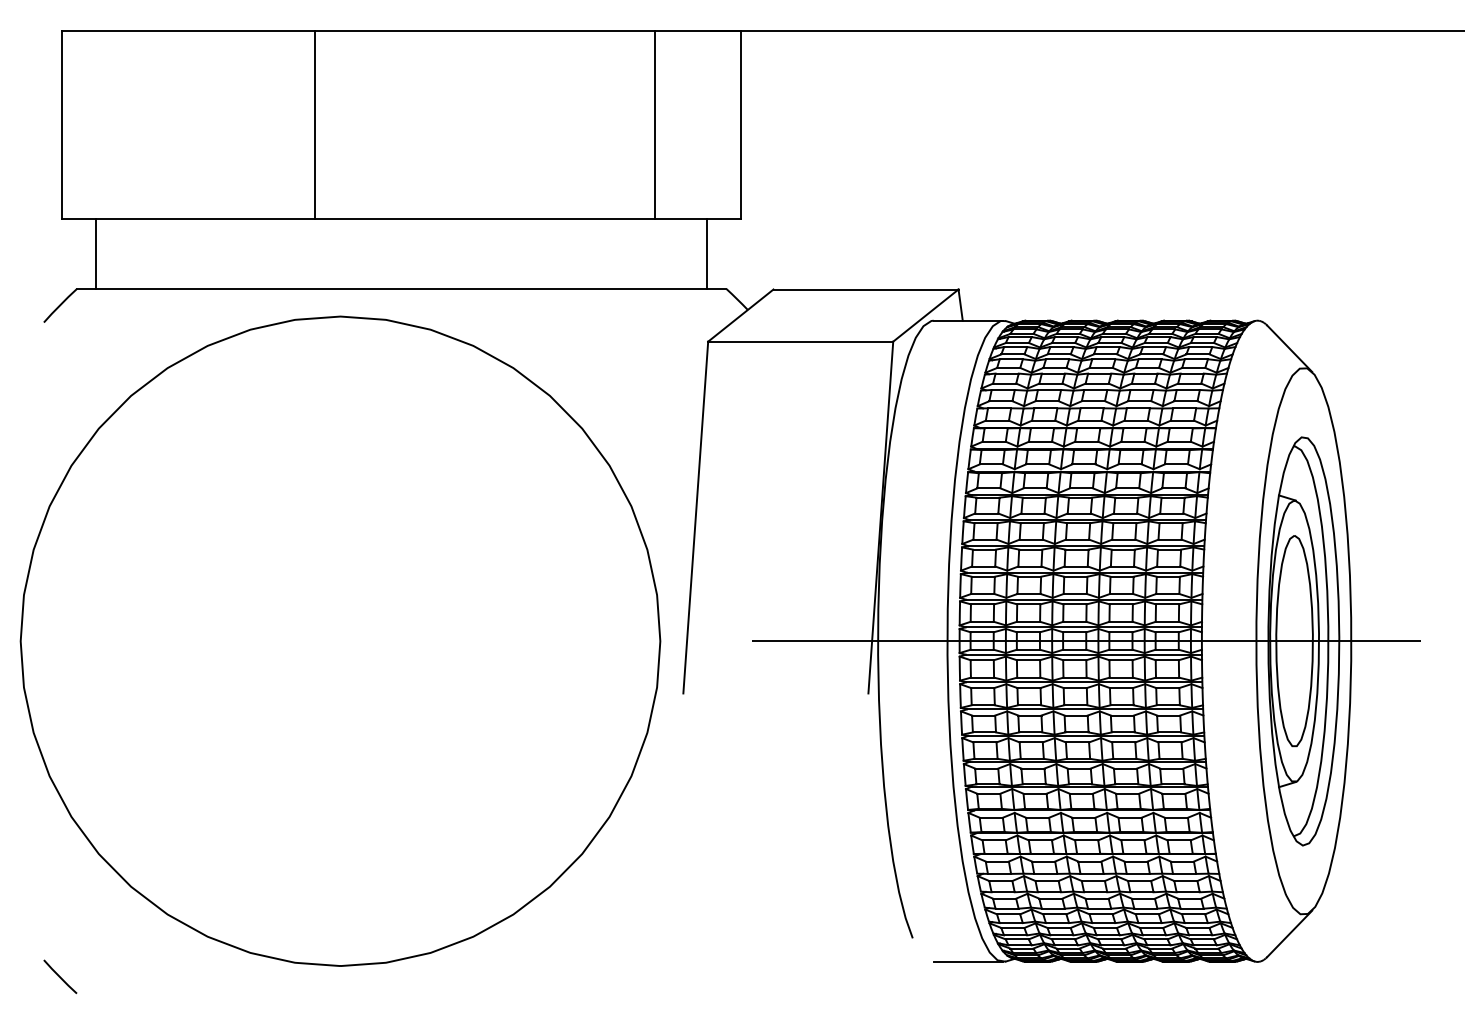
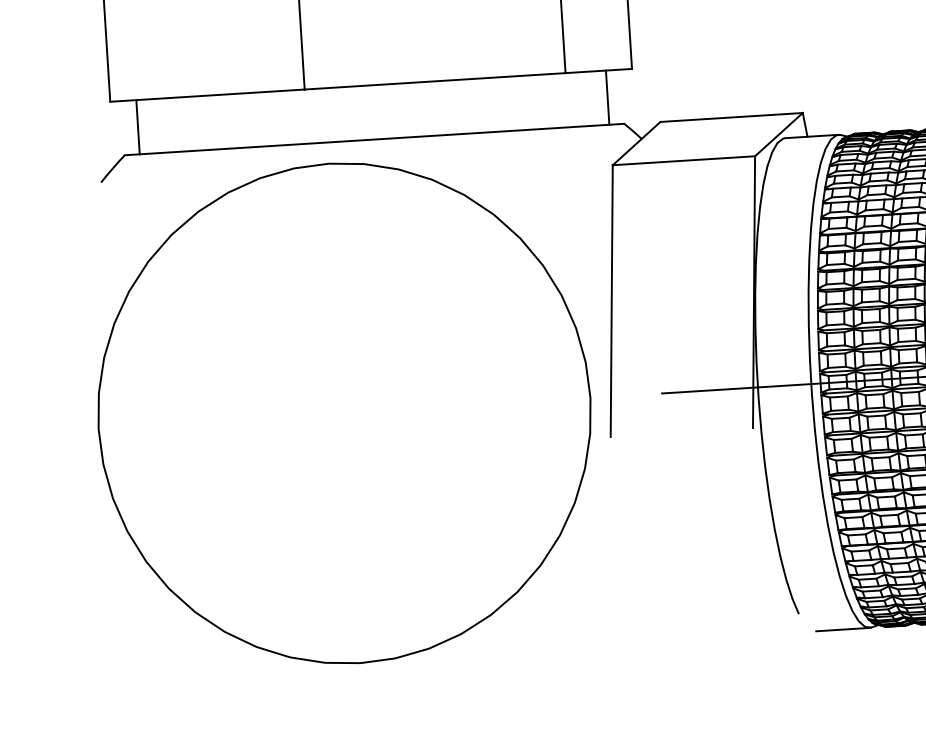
line: (60, 976) -> (145, 684), removed

